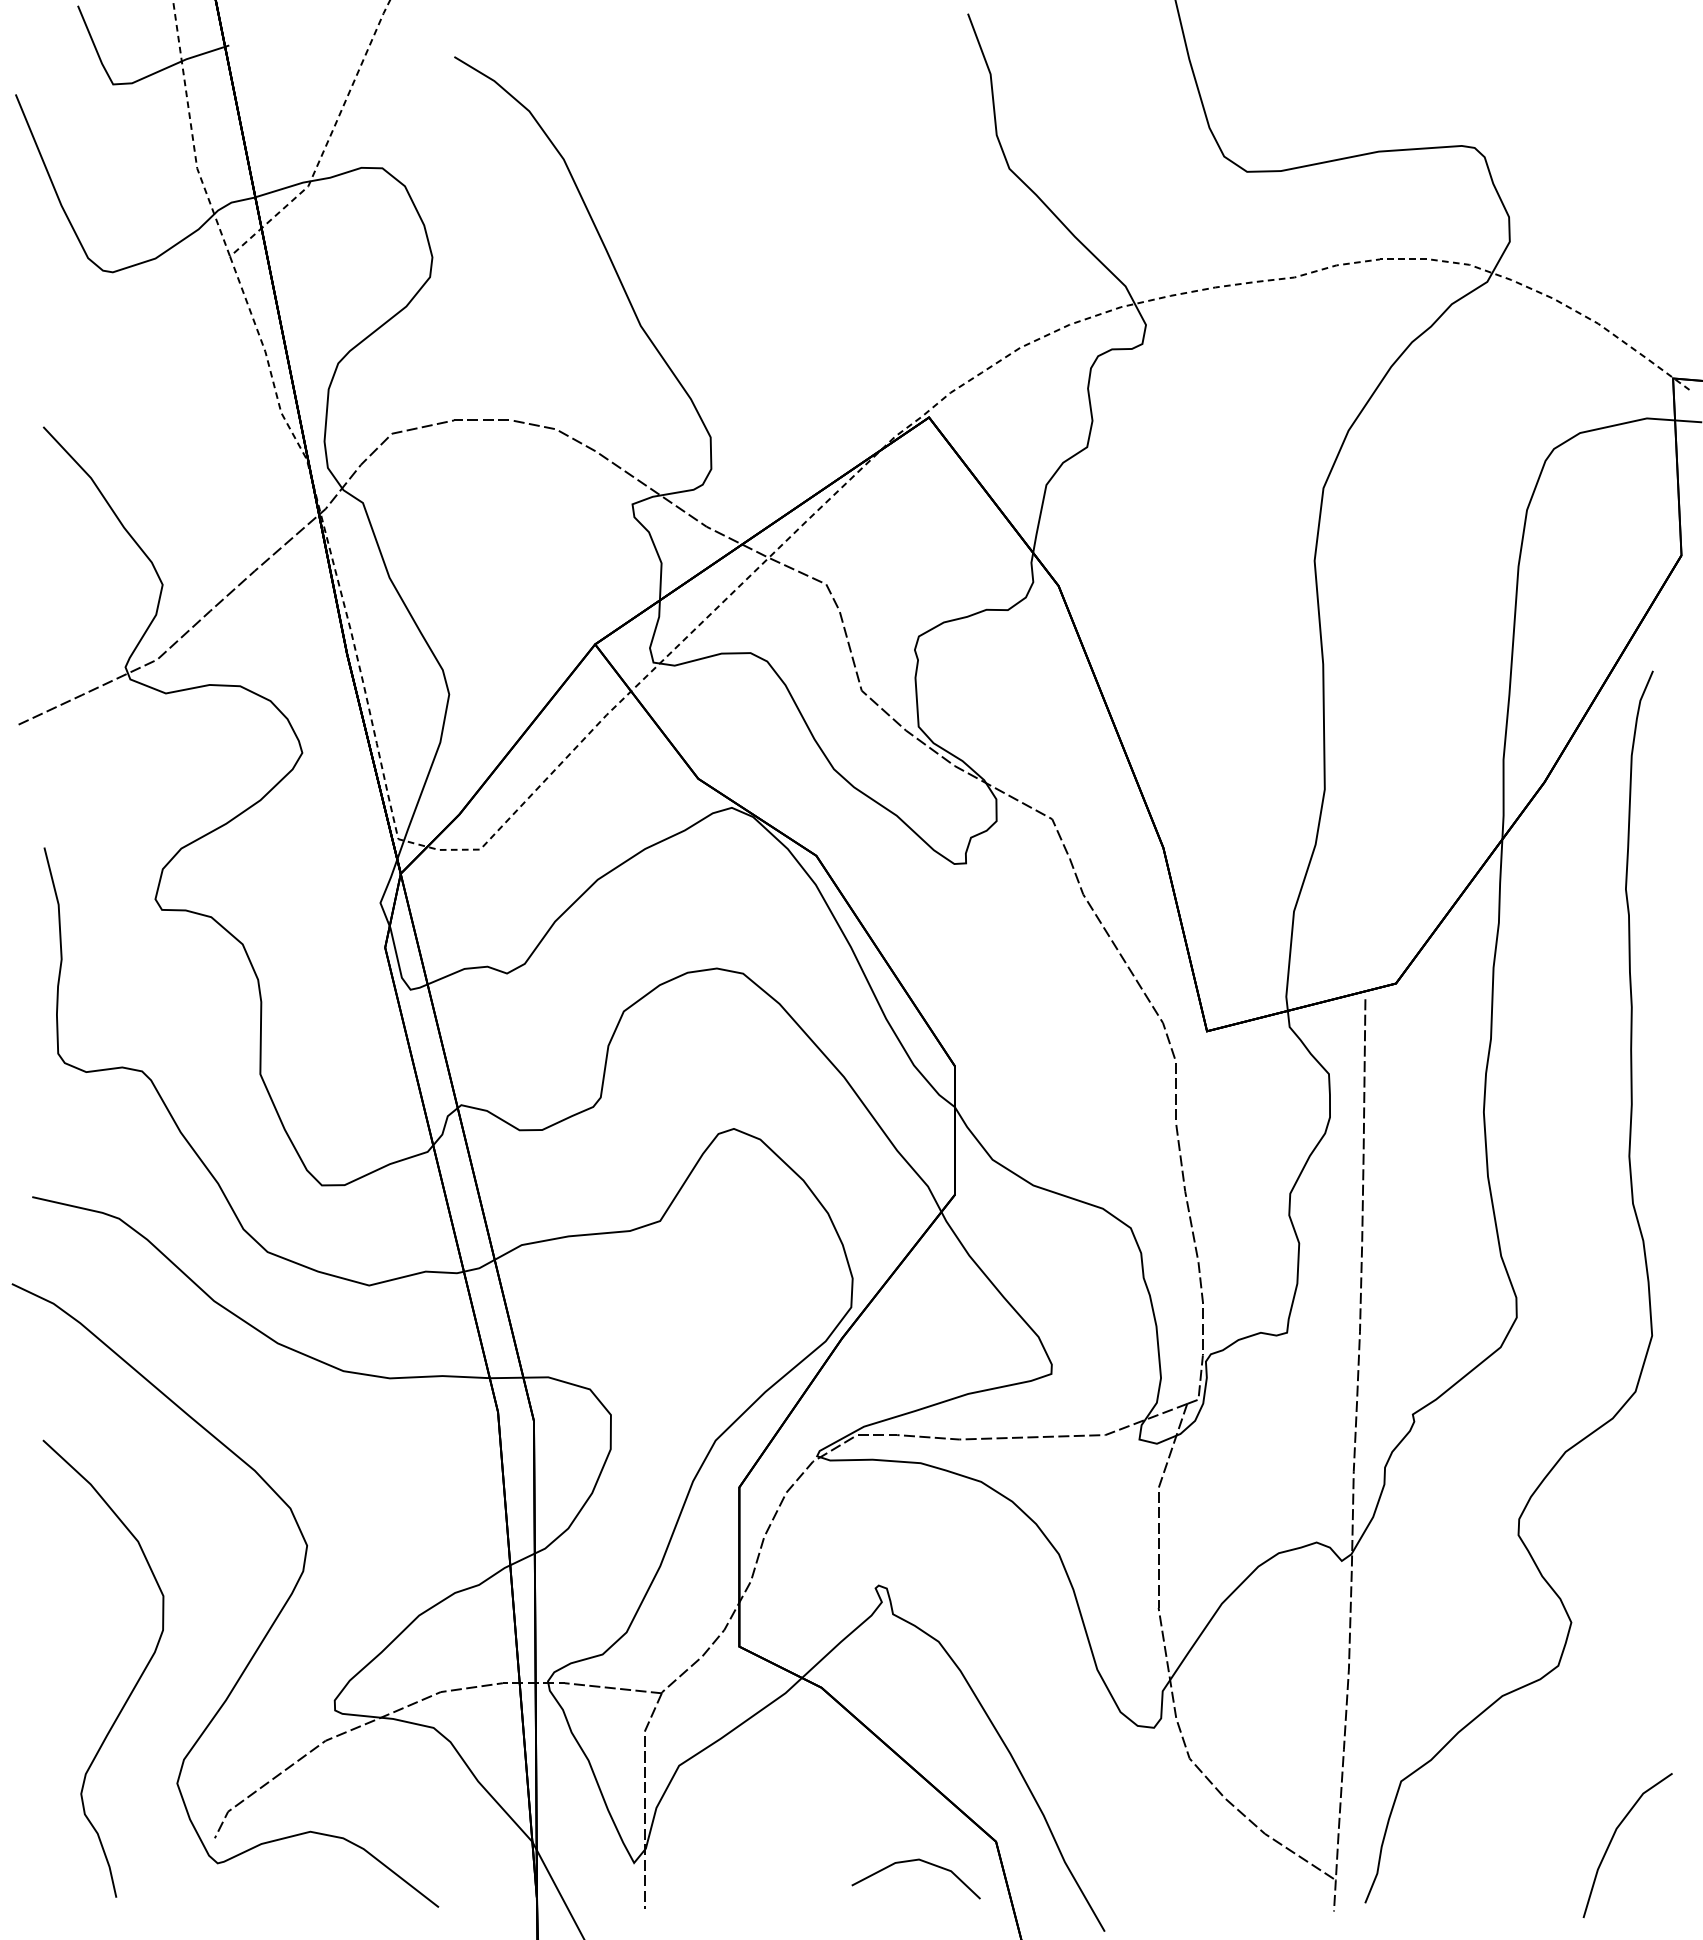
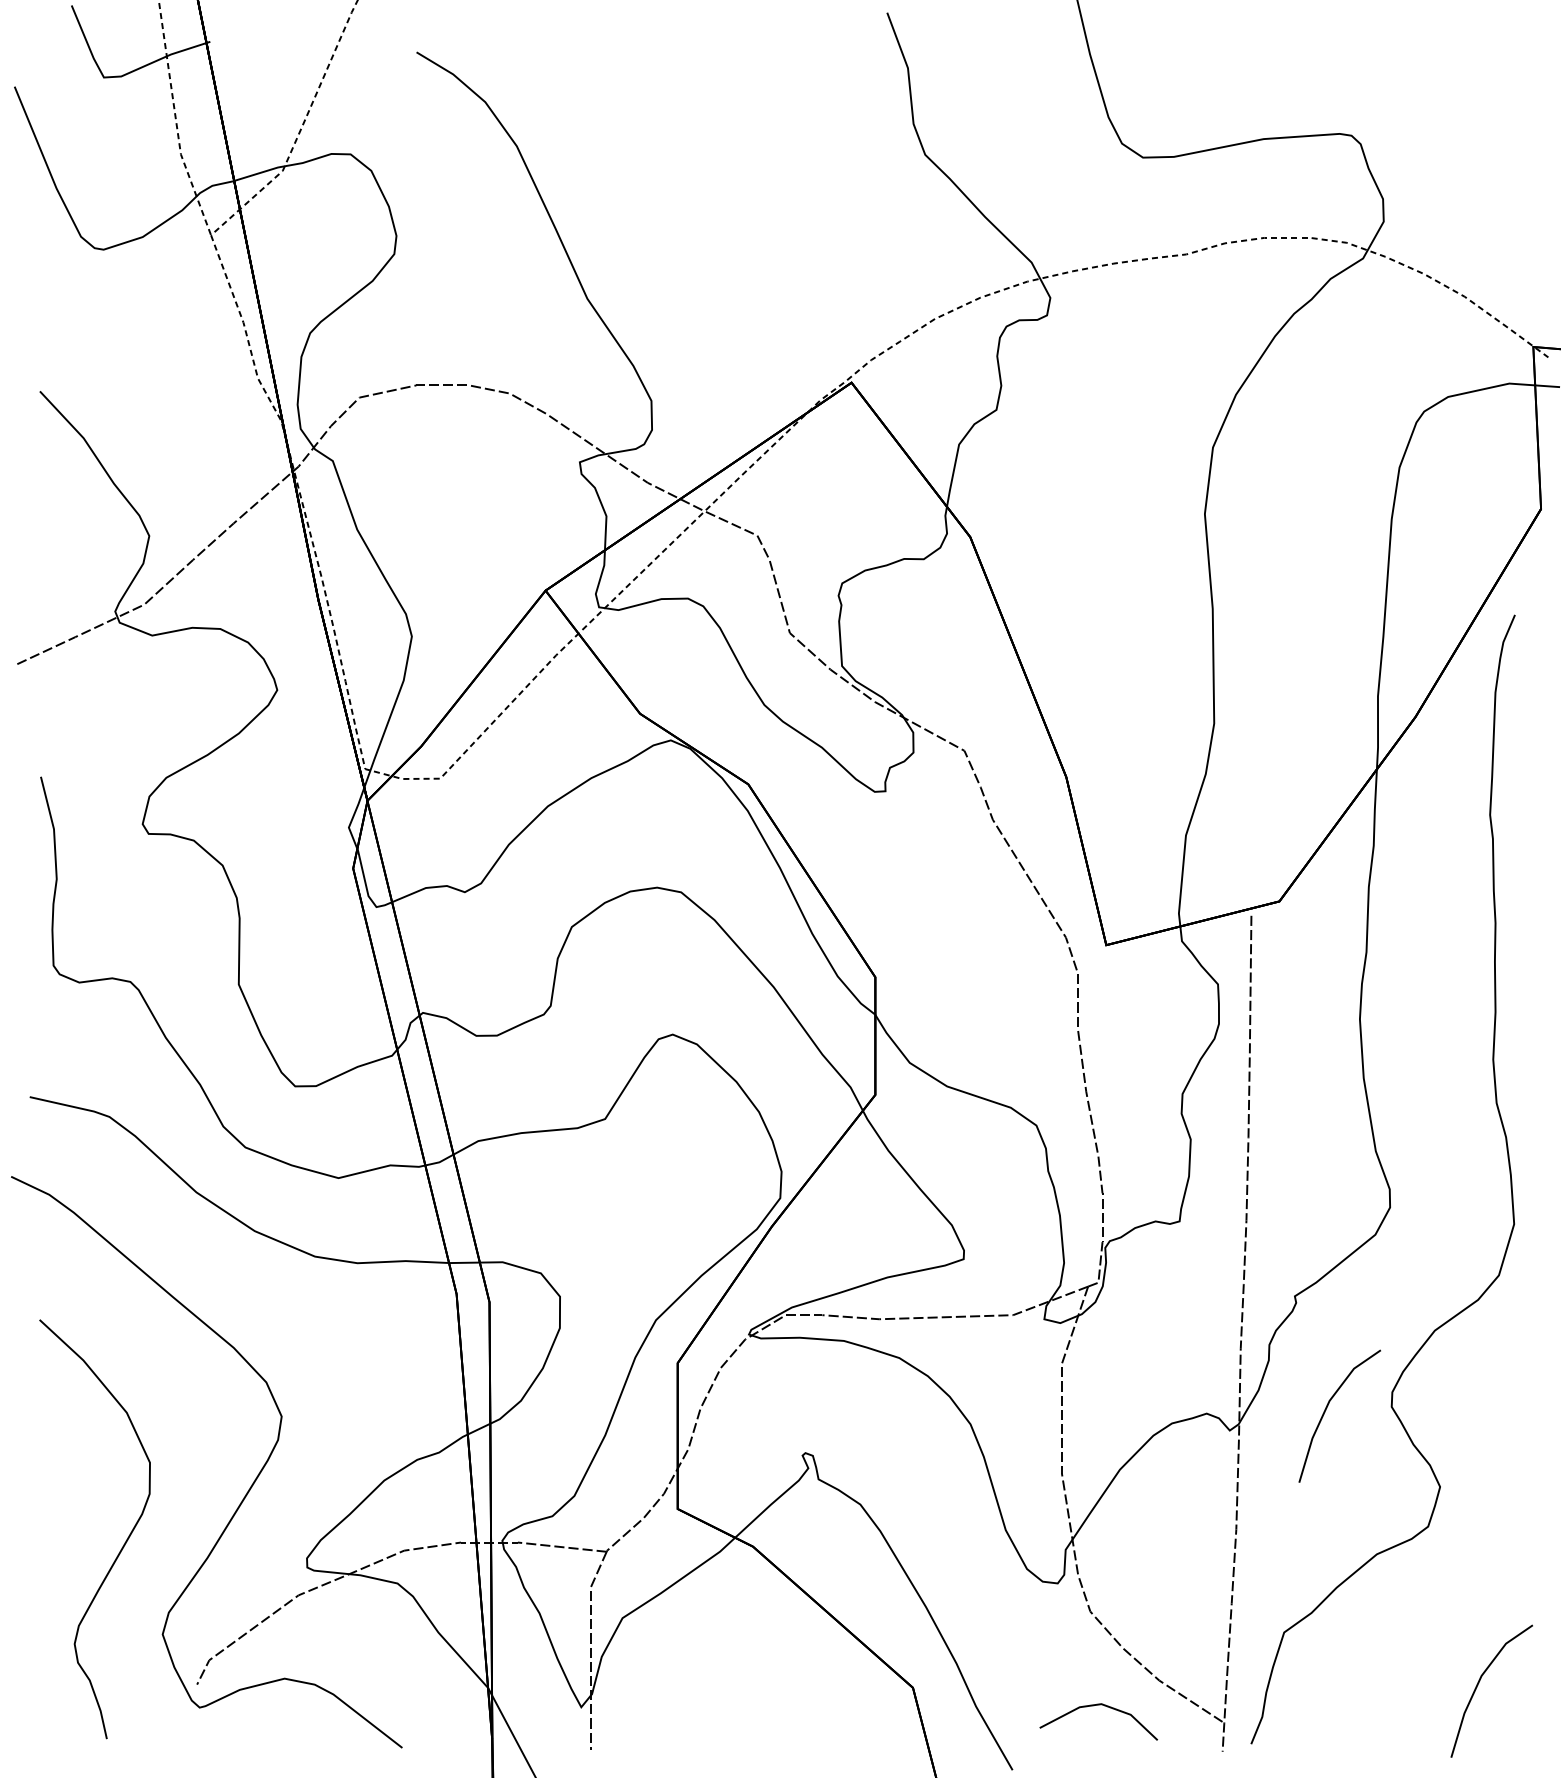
line: (1448, 1536) -> (1327, 1408), added
line: (910, 1862) -> (1093, 1706), moved

